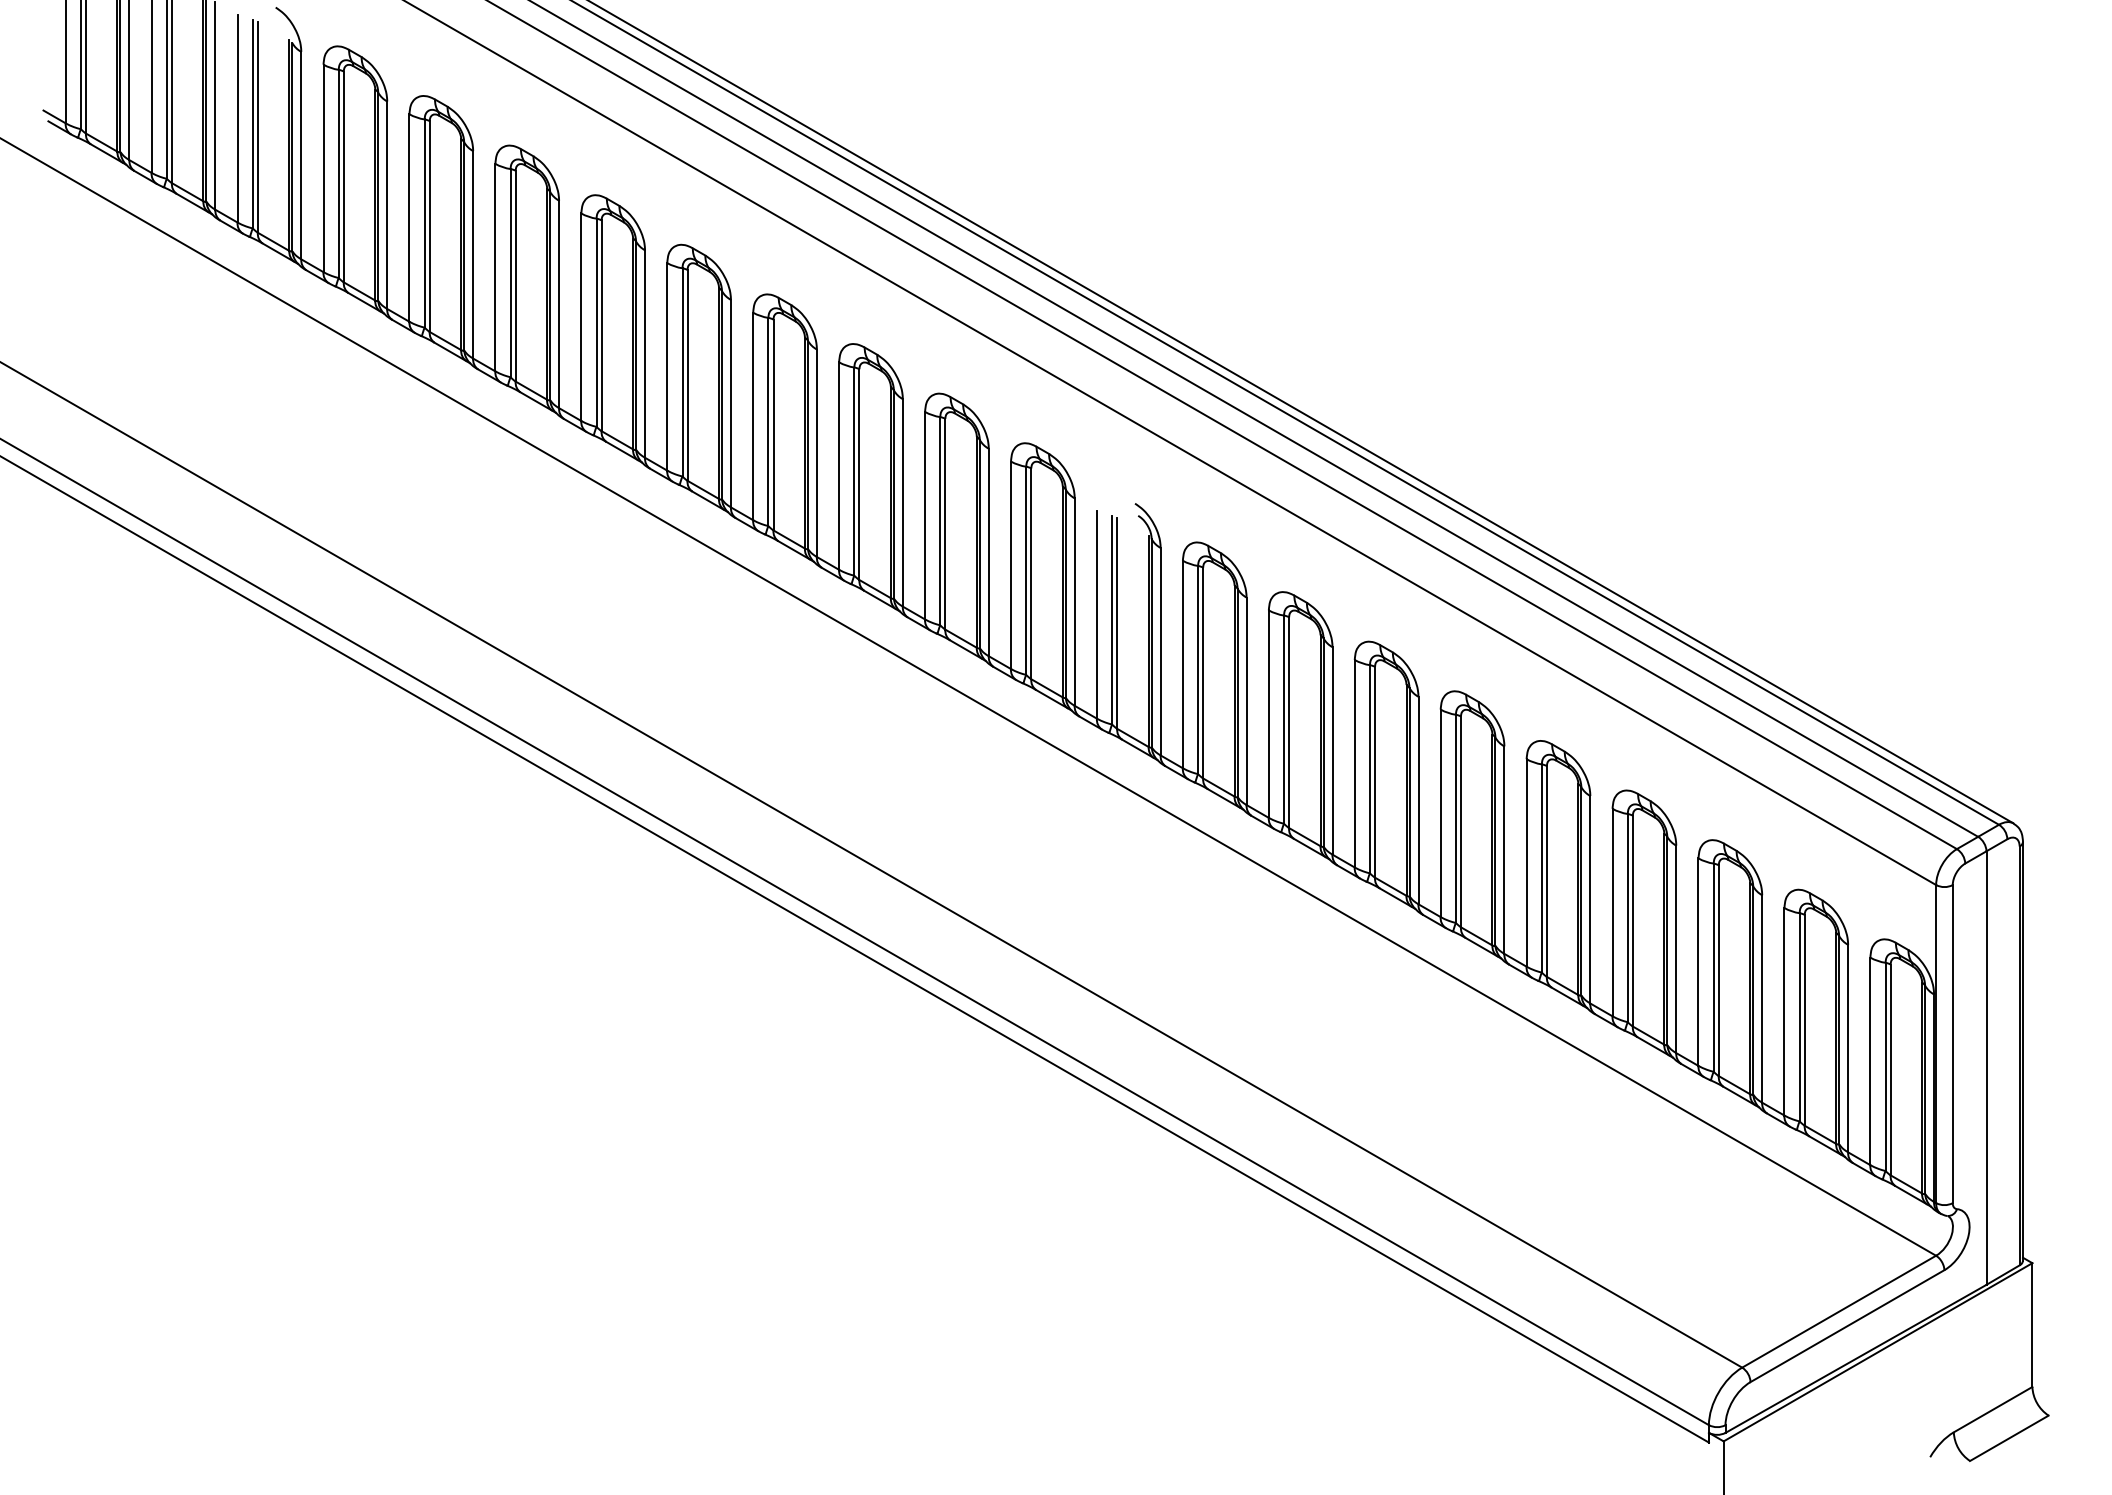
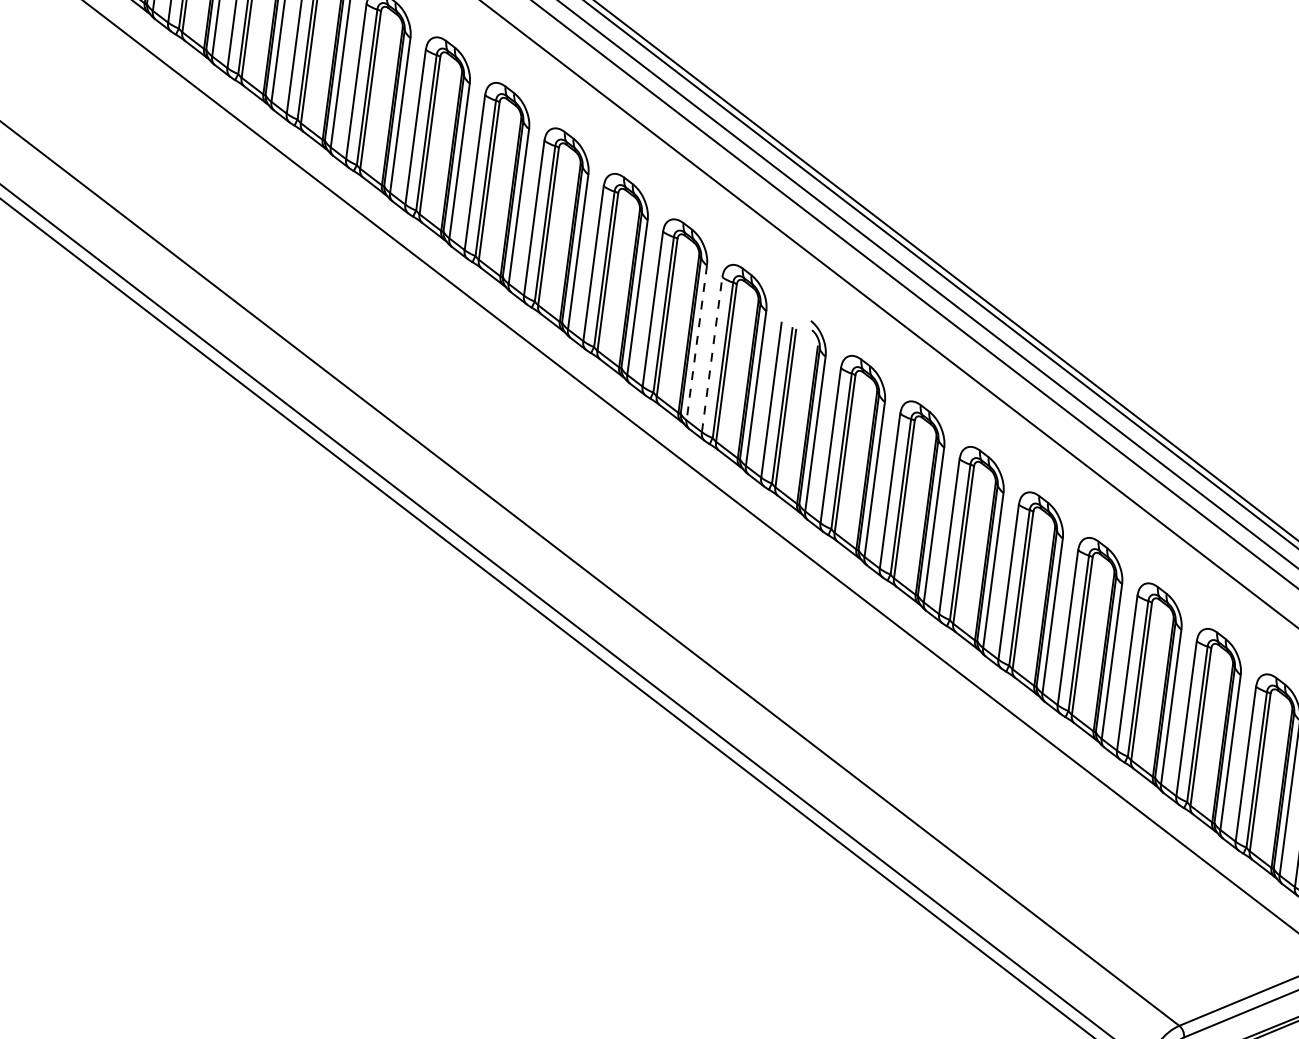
line: (988, 552) -> (696, 342), solid -> dashed
line: (1011, 565) -> (712, 354), solid -> dashed

